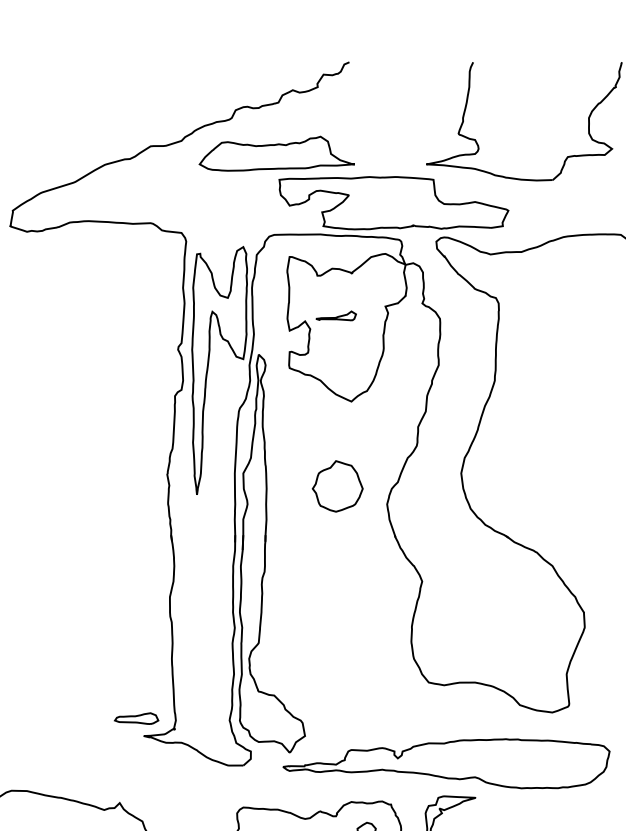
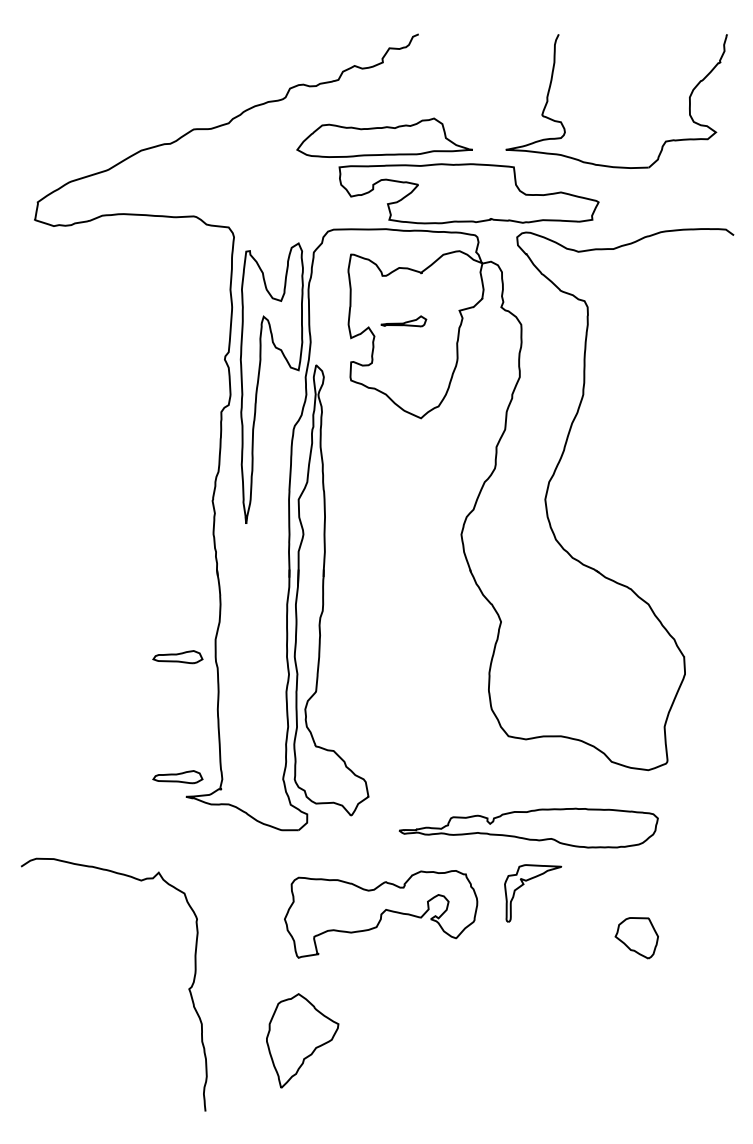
part: (276, 153) -> (384, 137), moved
part: (337, 485) -> (405, 513), removed
part: (136, 612) -> (177, 657), added
part: (446, 763) -> (528, 827), size x0.7

